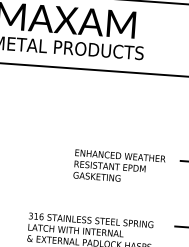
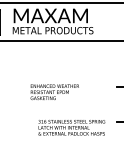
text: (118, 165) -> (54, 91), moved

